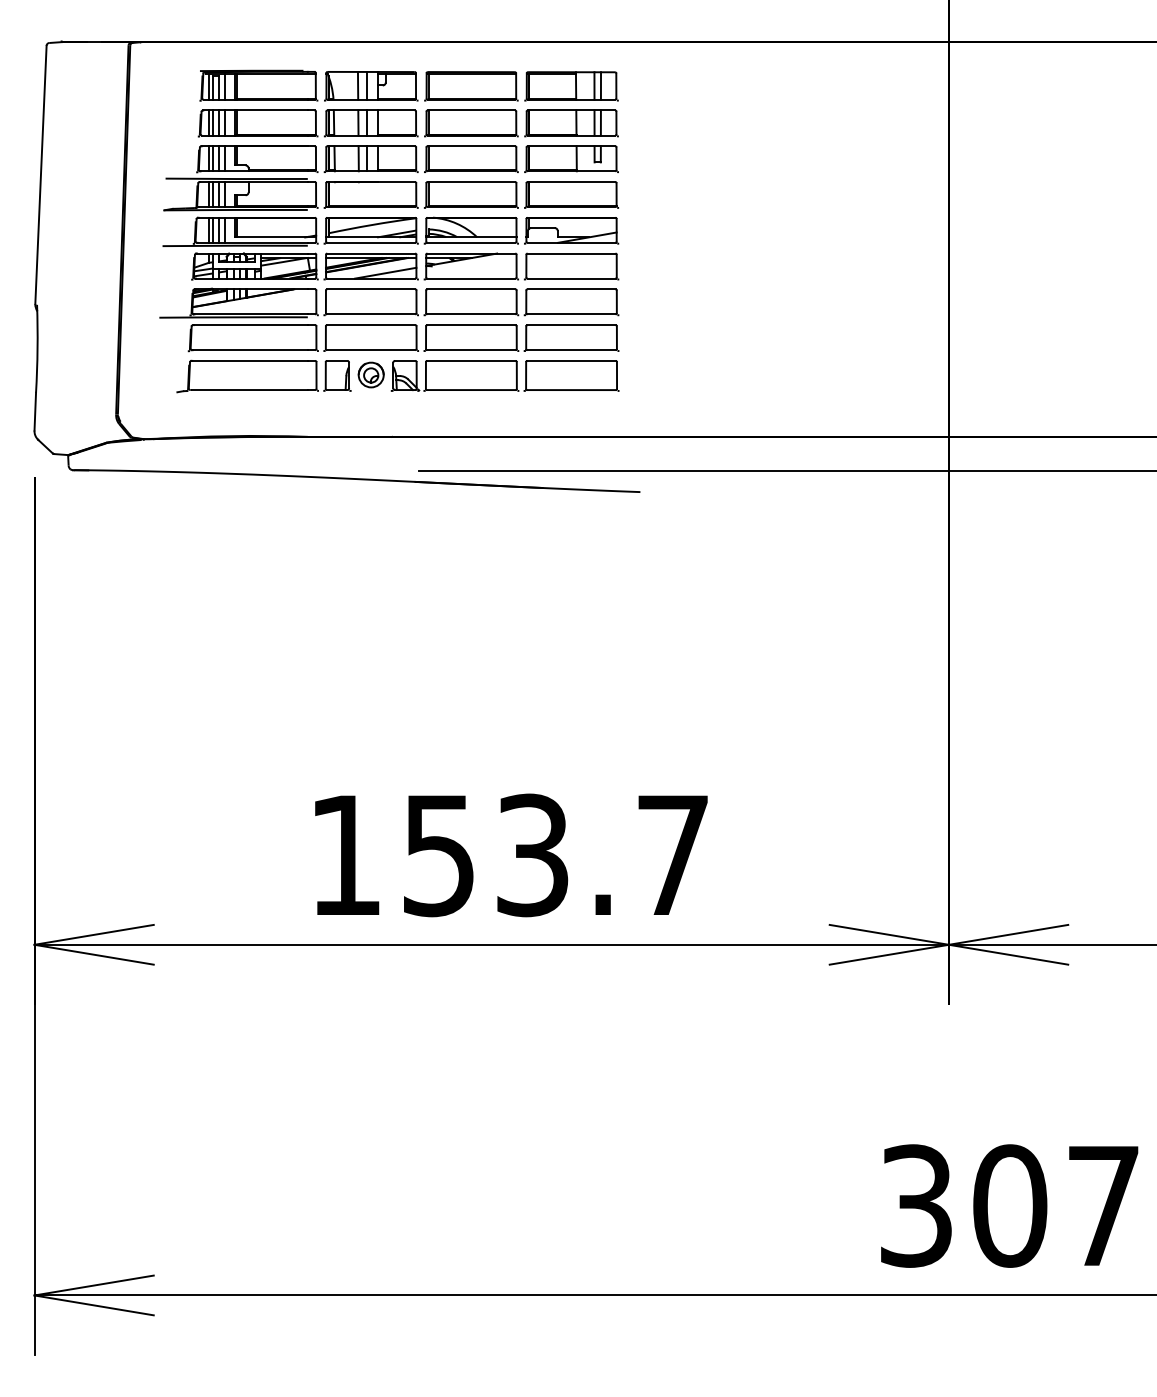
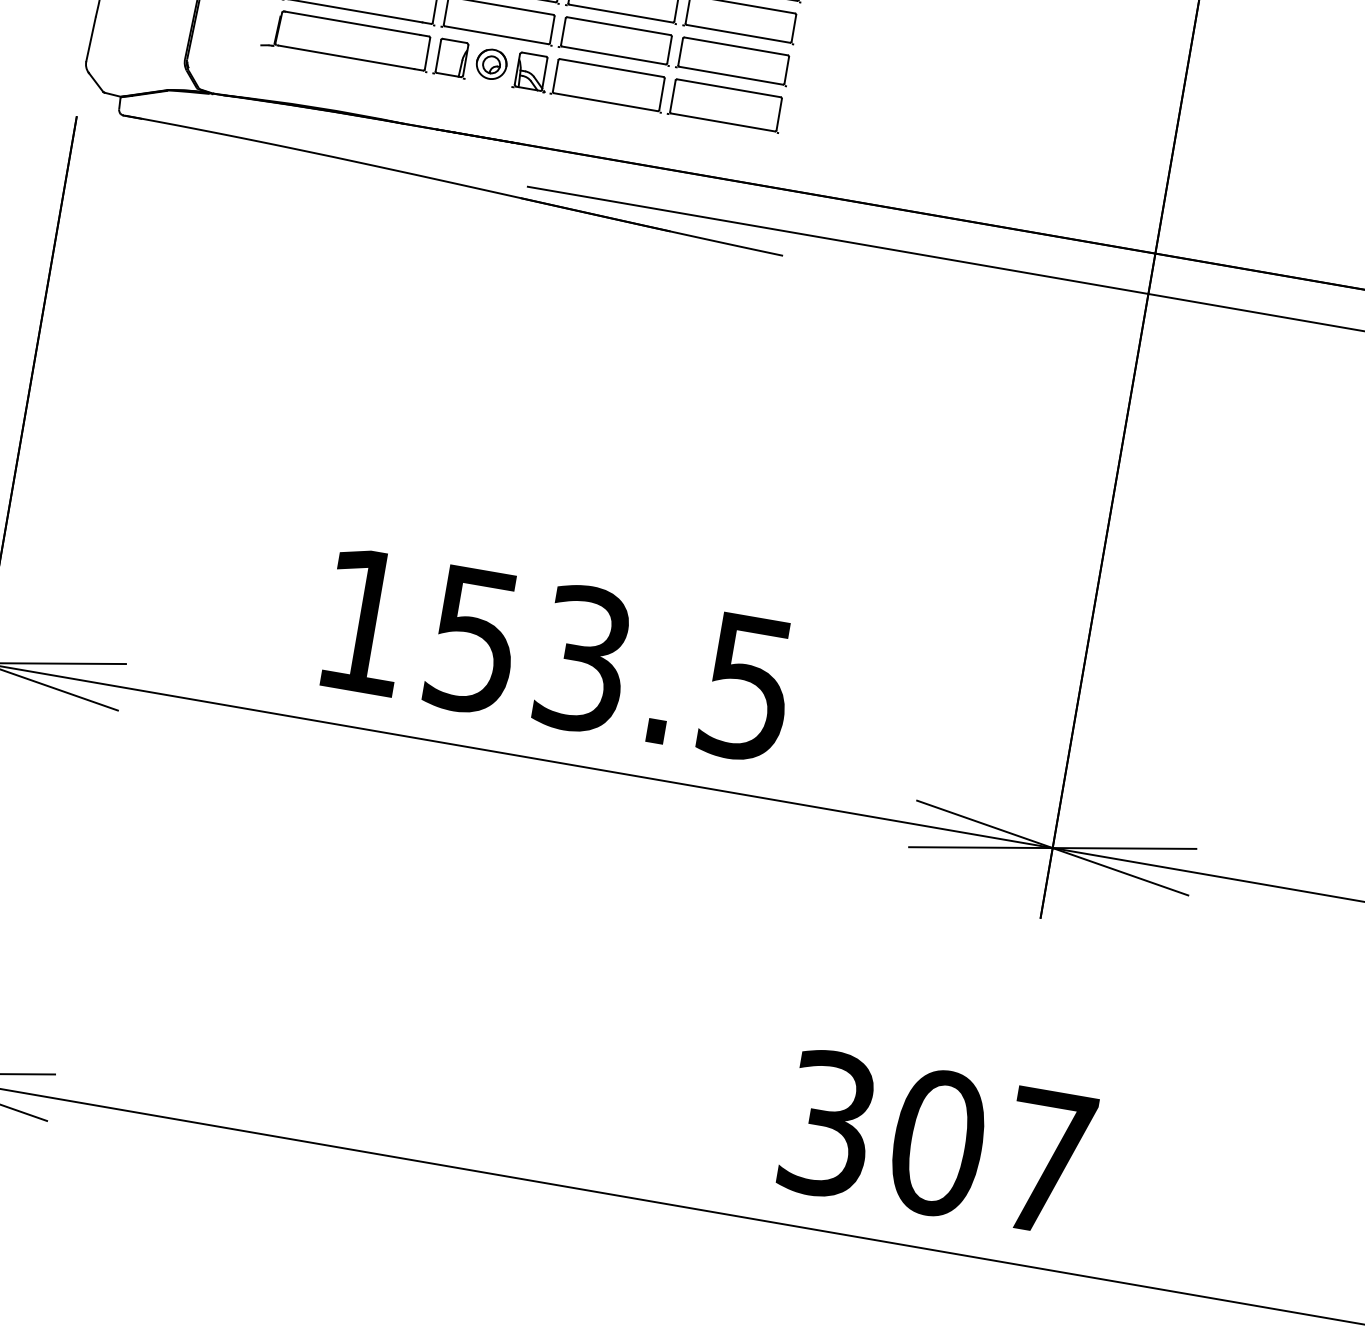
text: (672, 856) -> (746, 688), 153.7 -> 153.5
text: (1009, 1205) -> (937, 1142), moved

